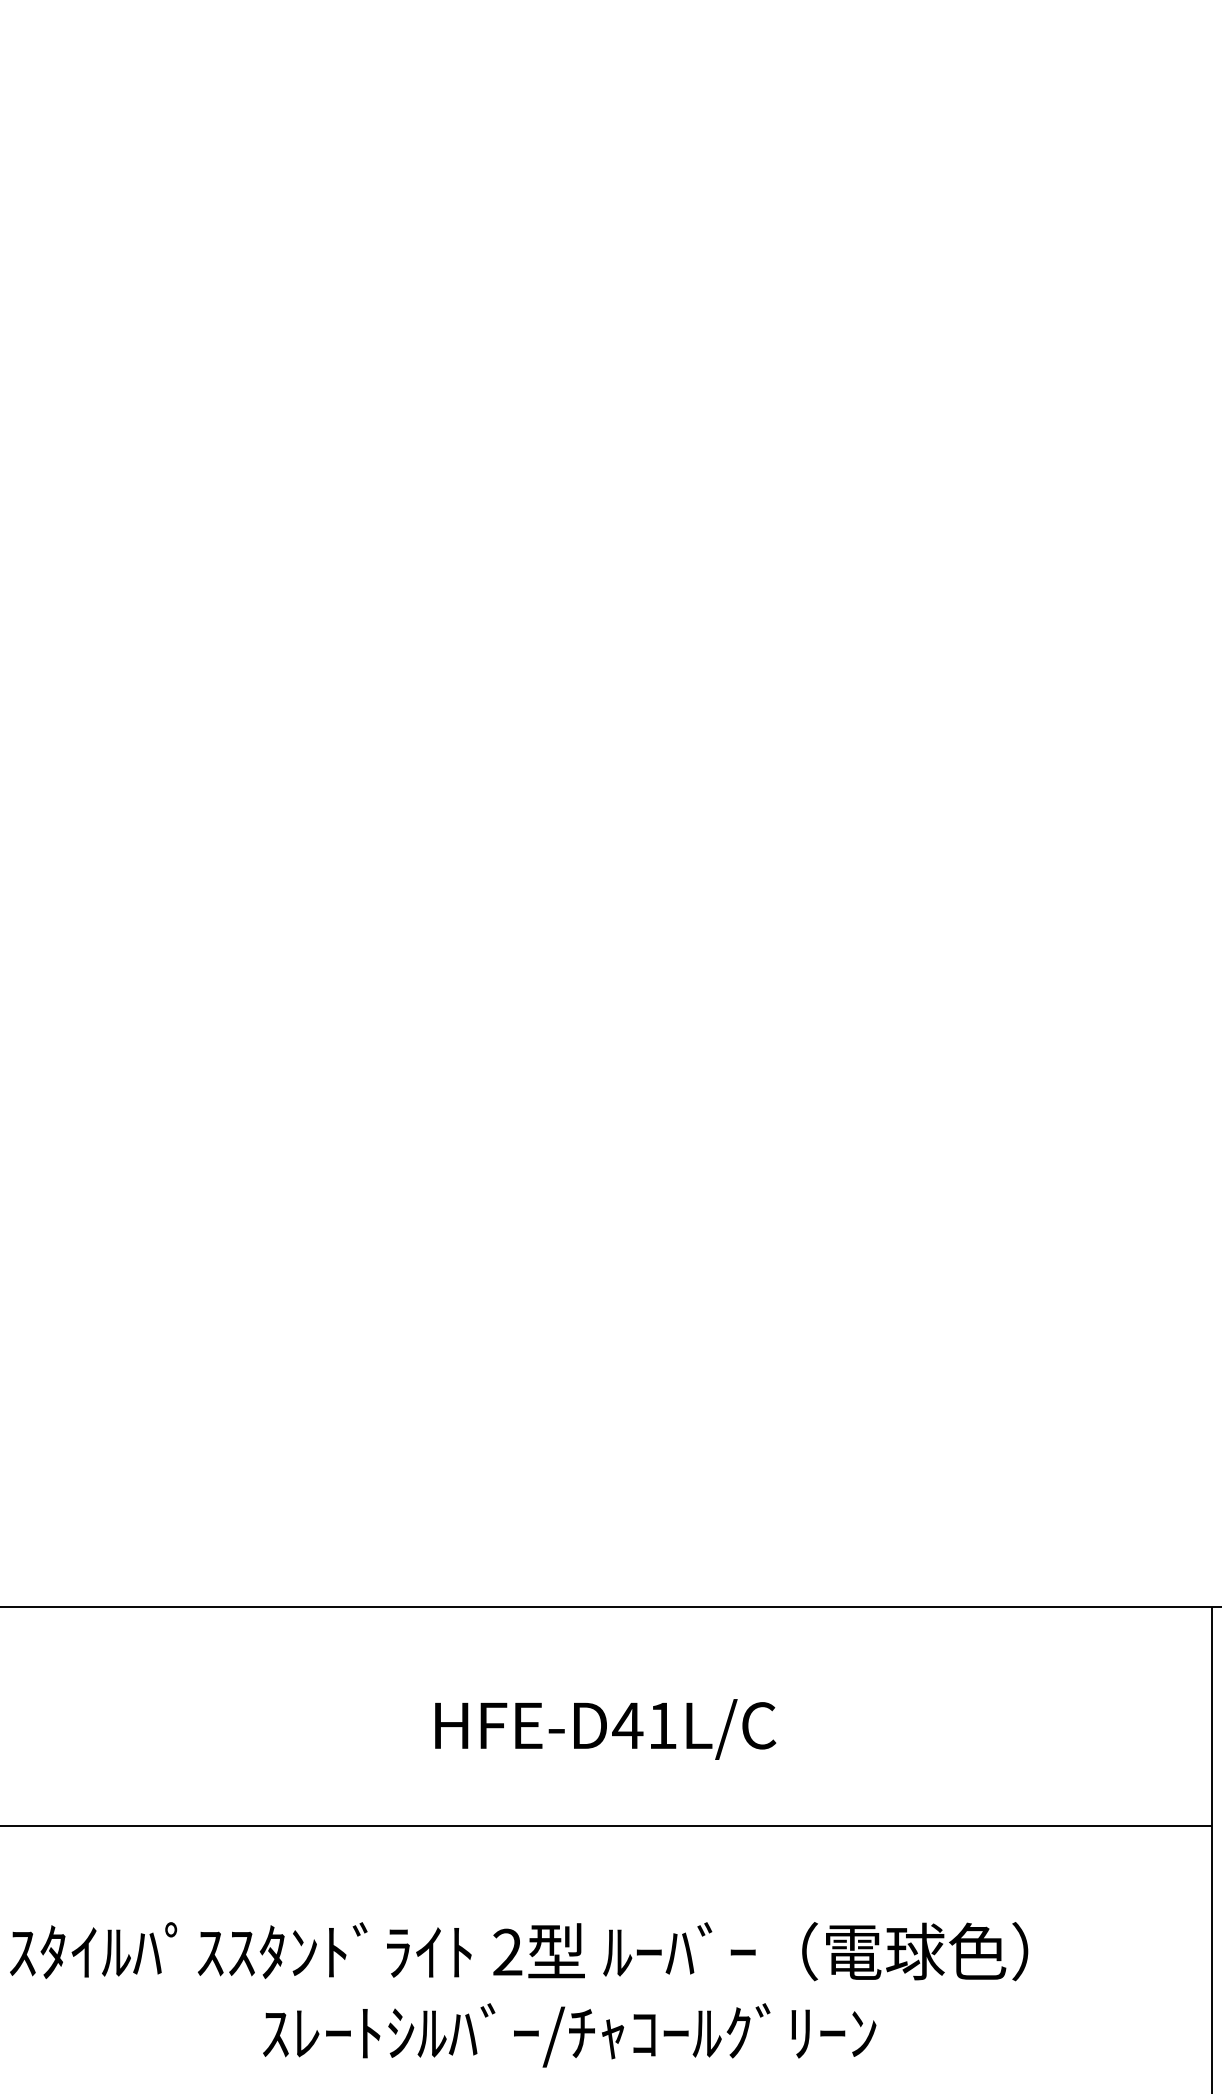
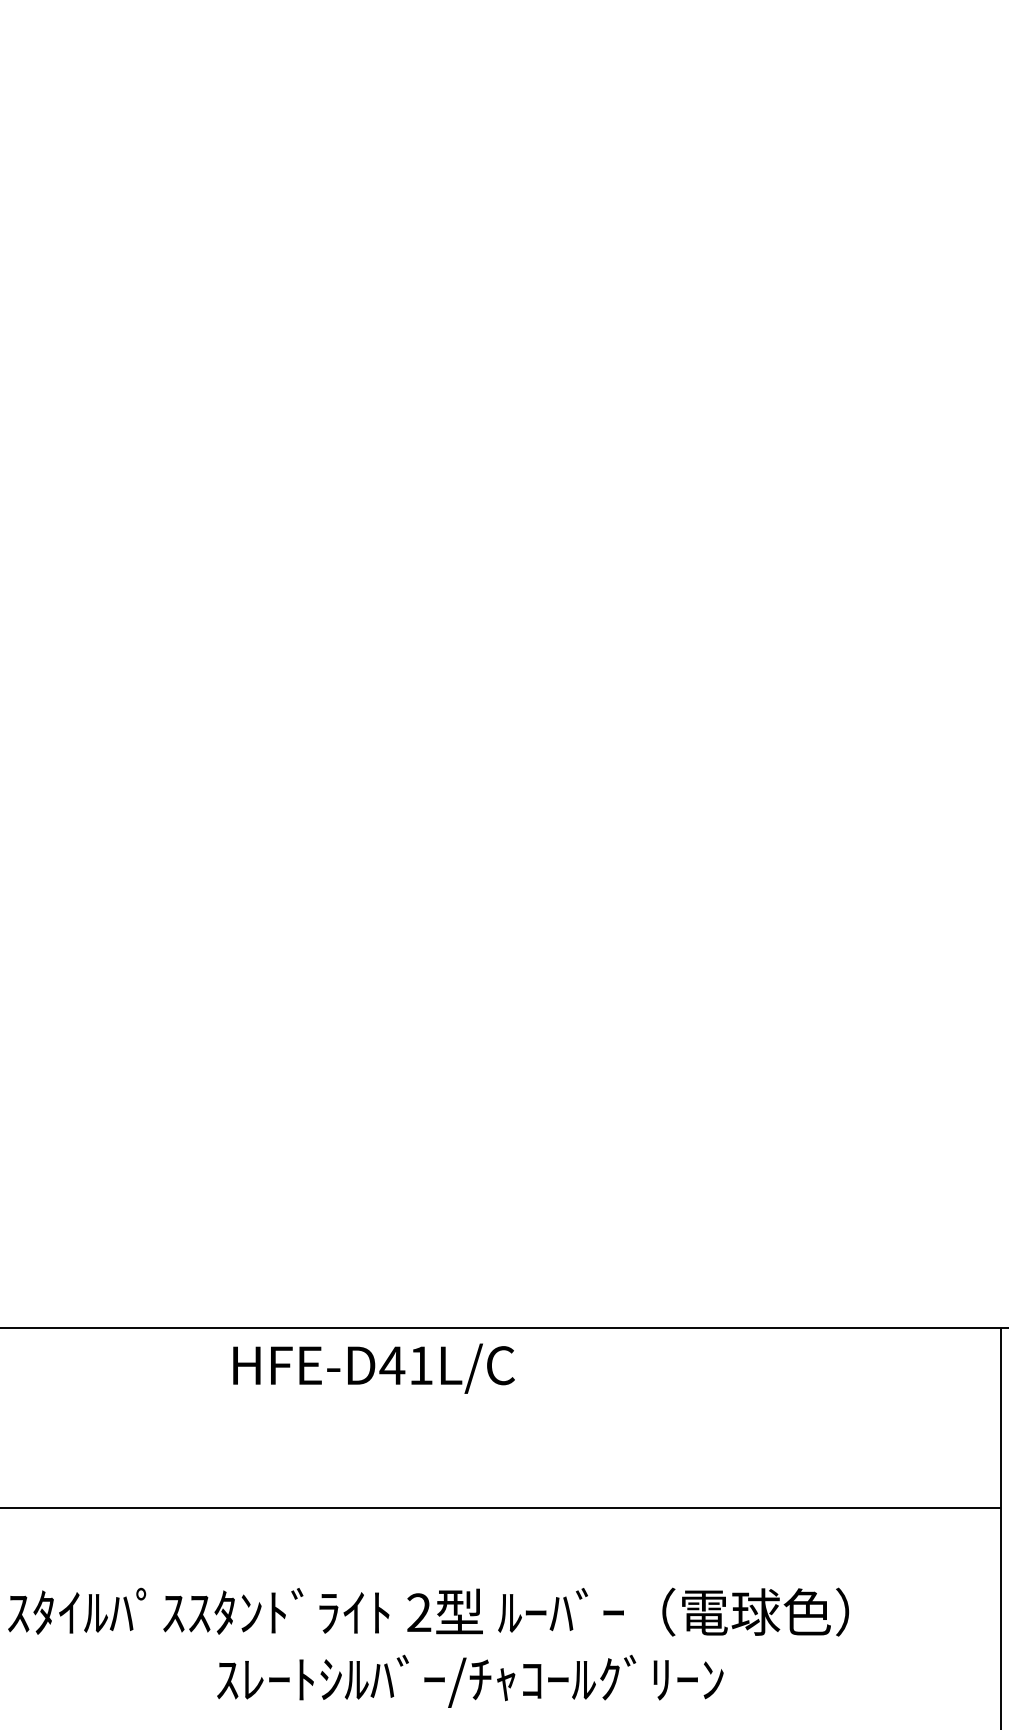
text: (604, 1729) -> (373, 1368), moved

